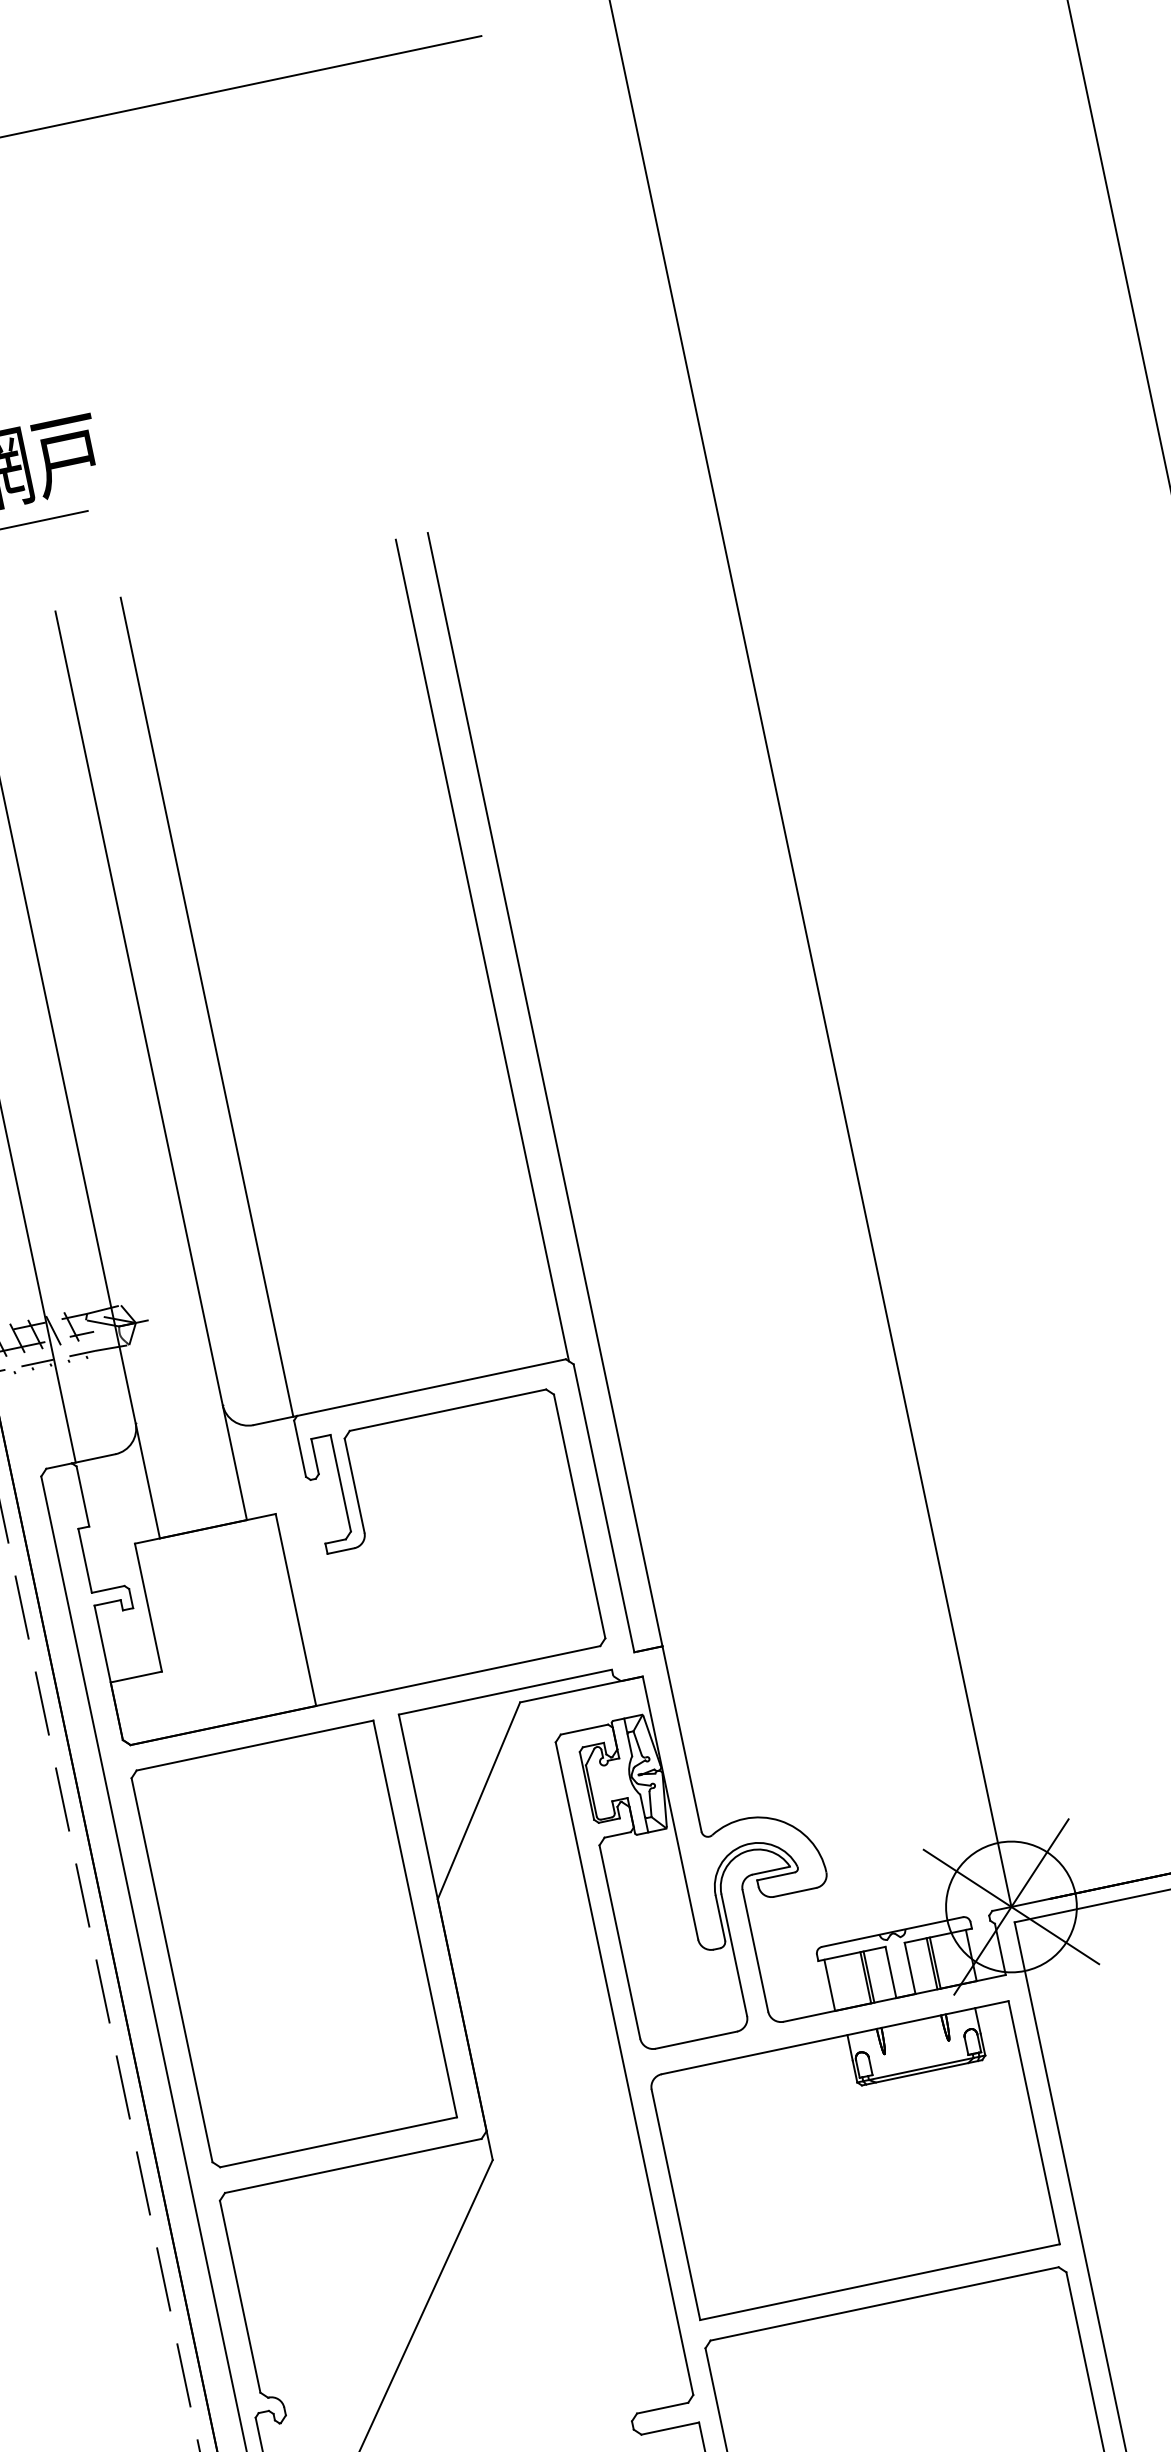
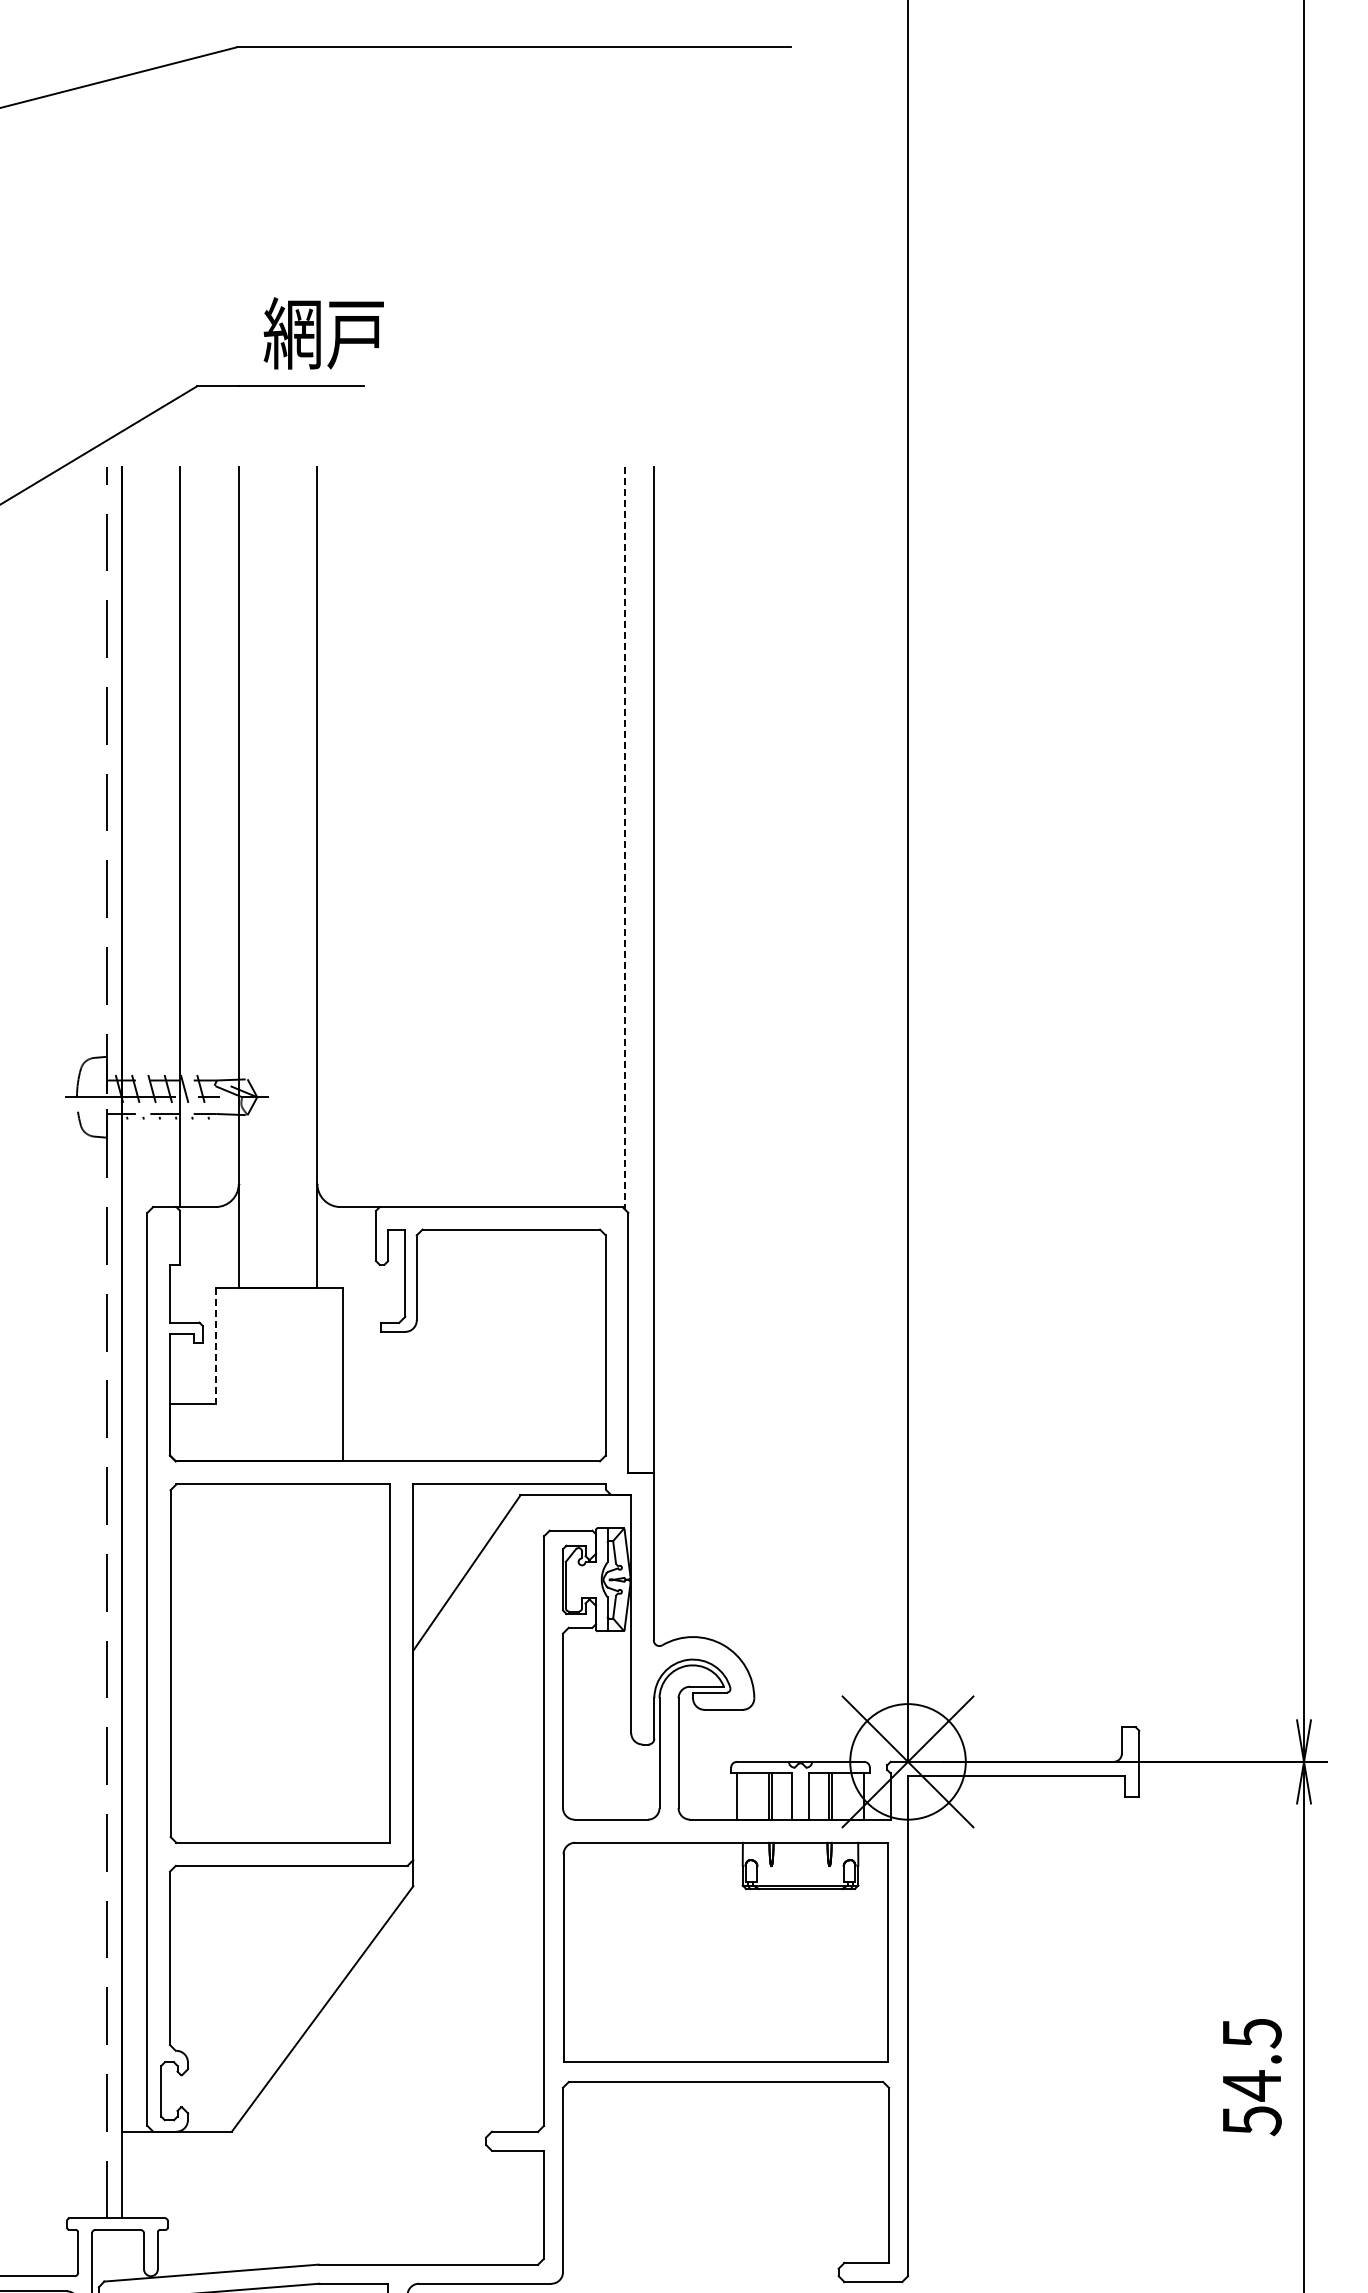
line: (482, 950) -> (624, 838), solid -> dashed
line: (207, 1007) -> (376, 837), removed
line: (148, 1607) -> (216, 1345), solid -> dashed

